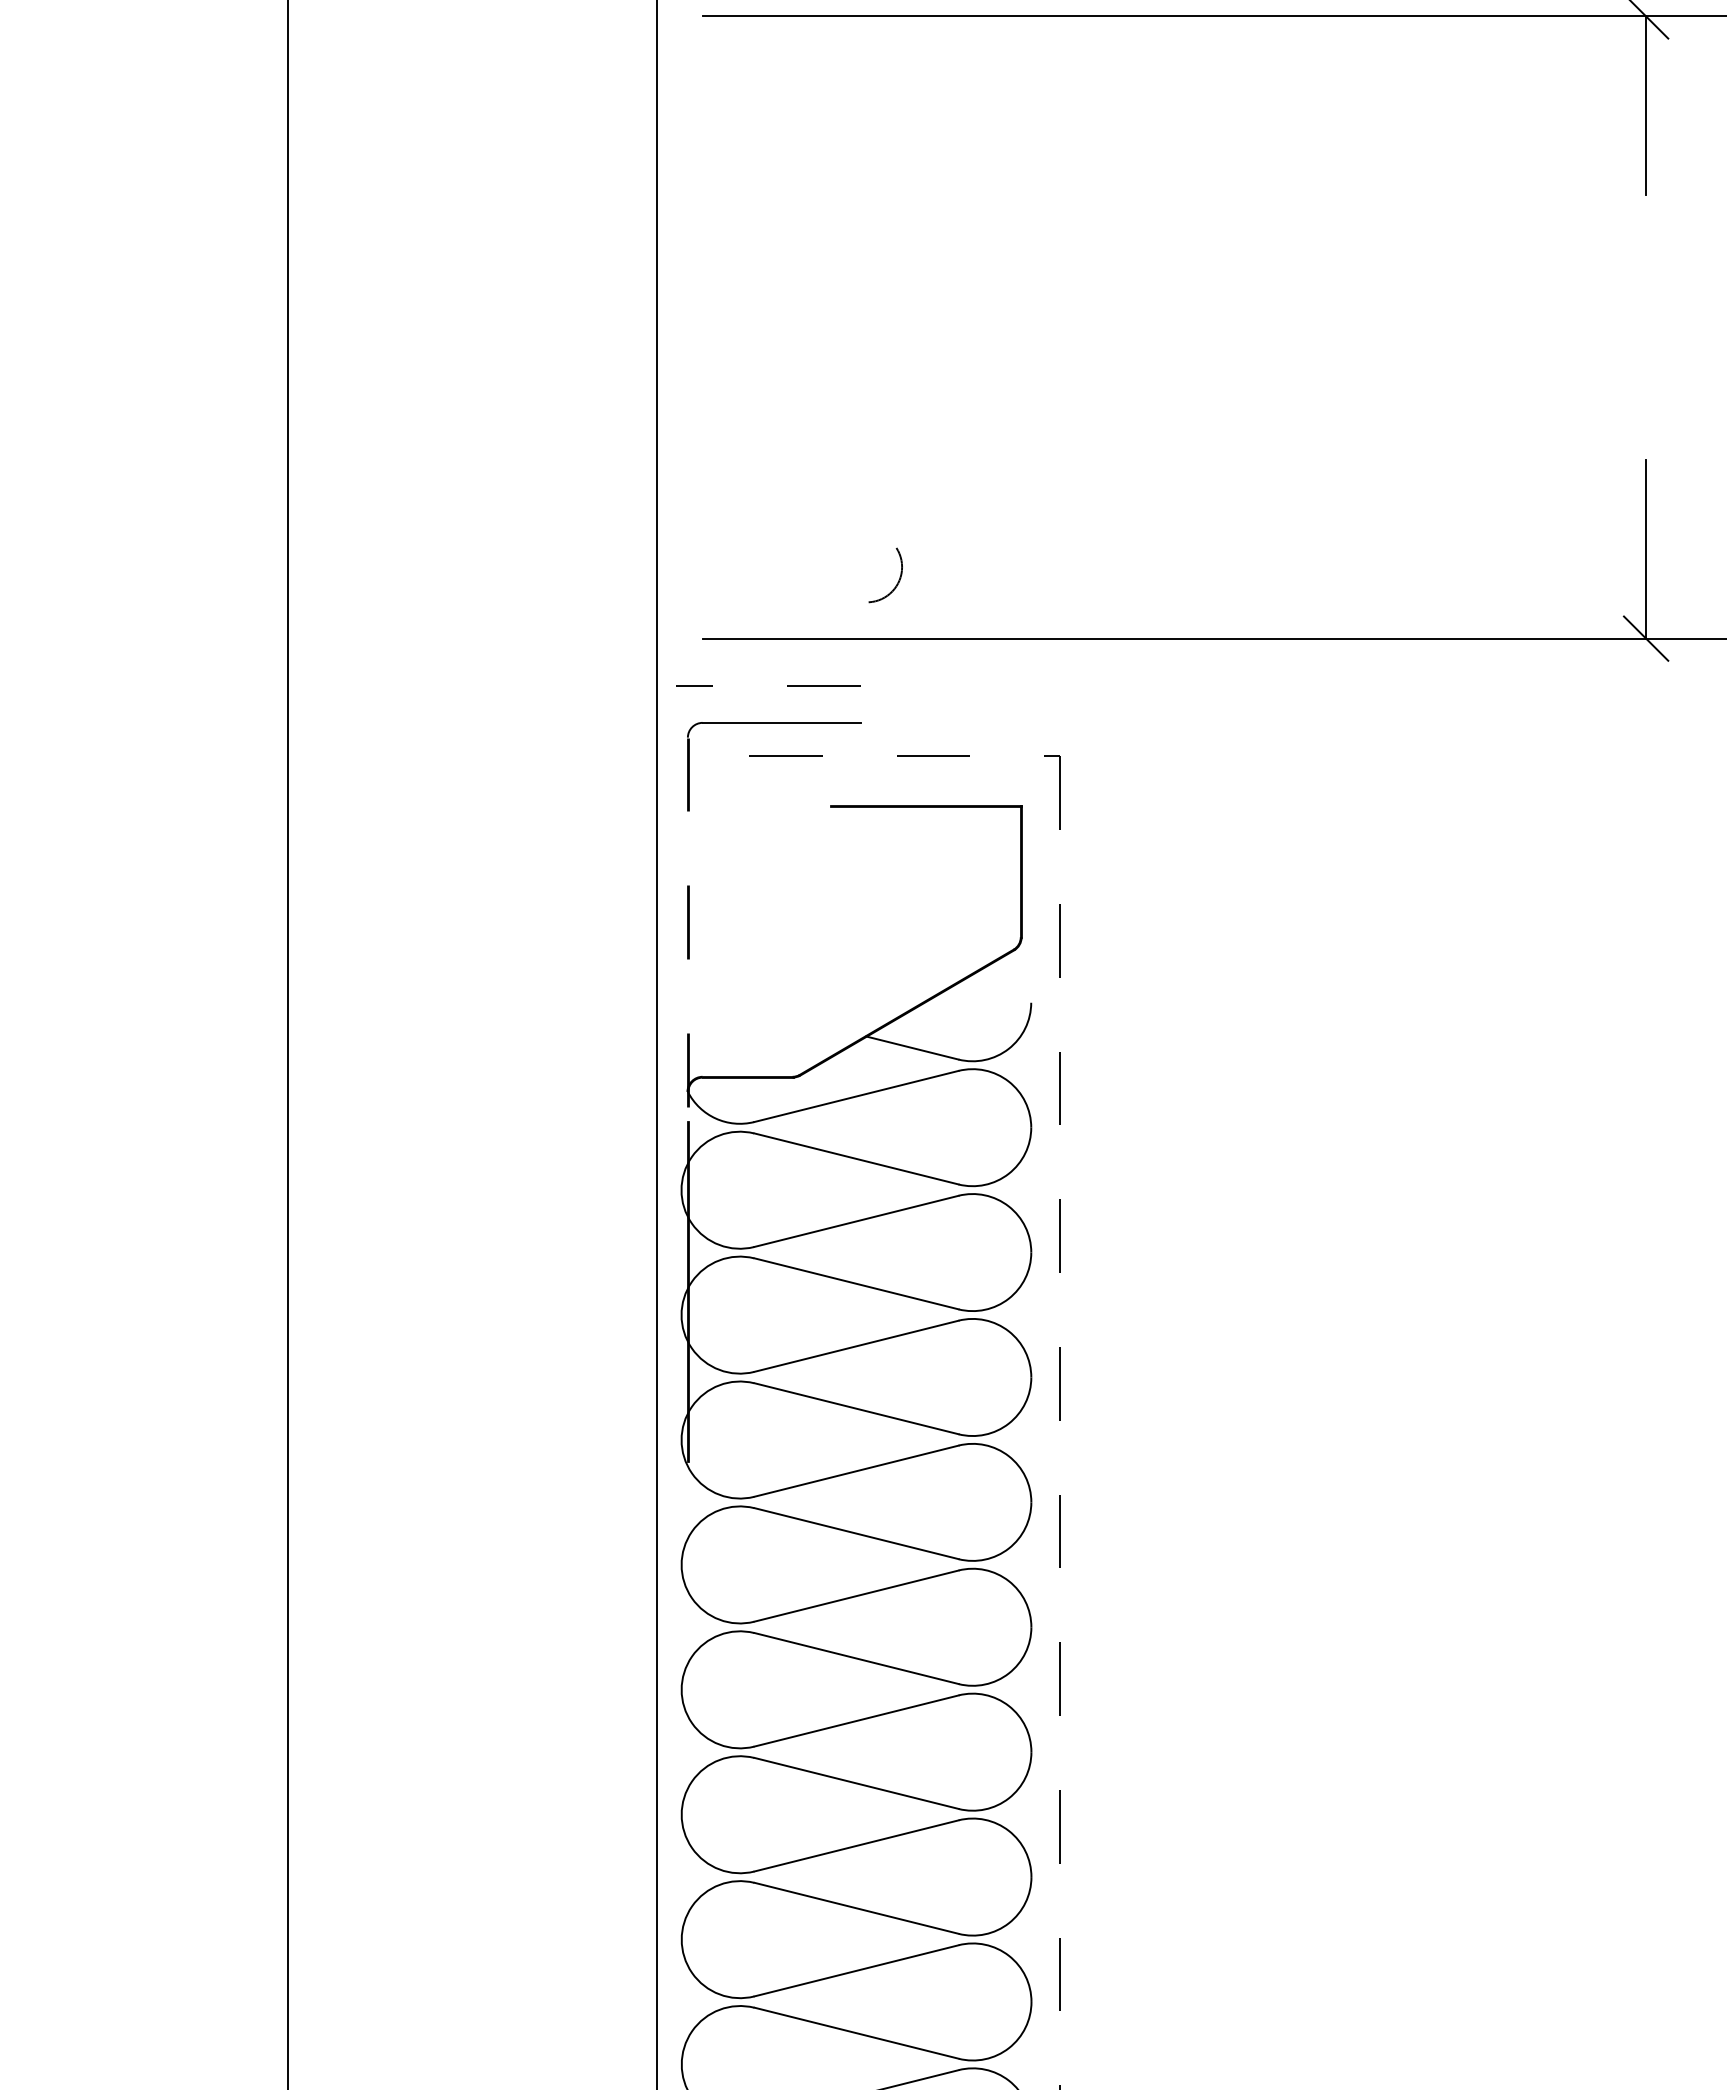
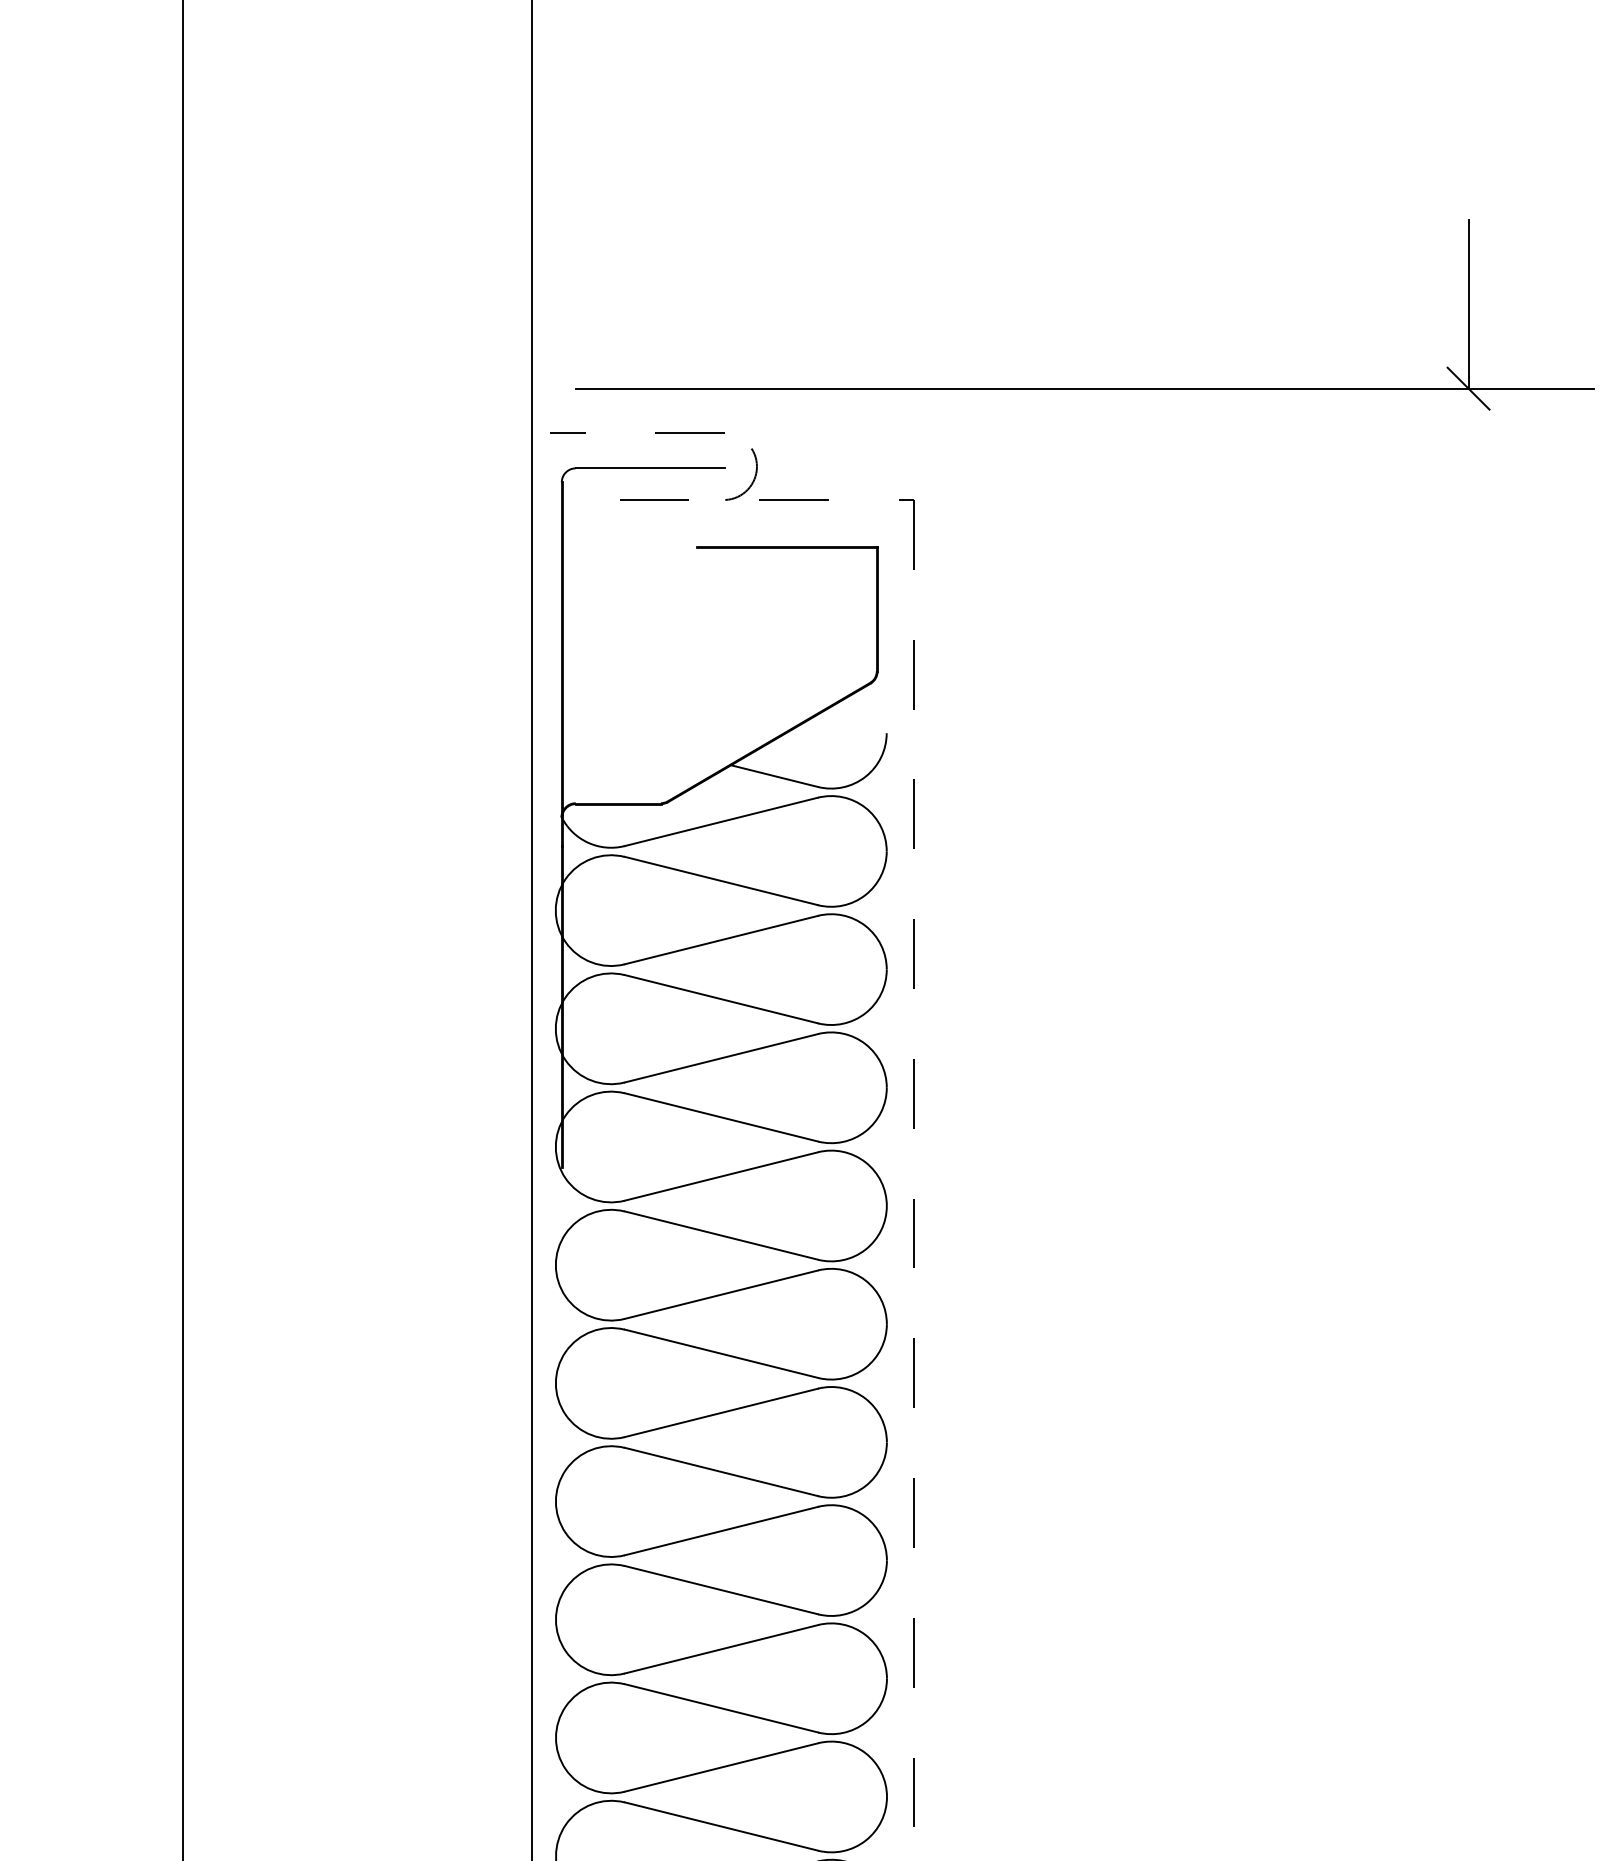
arc: (898, 579) -> (753, 478), moved
line: (687, 929) -> (561, 663), dashed -> solid

